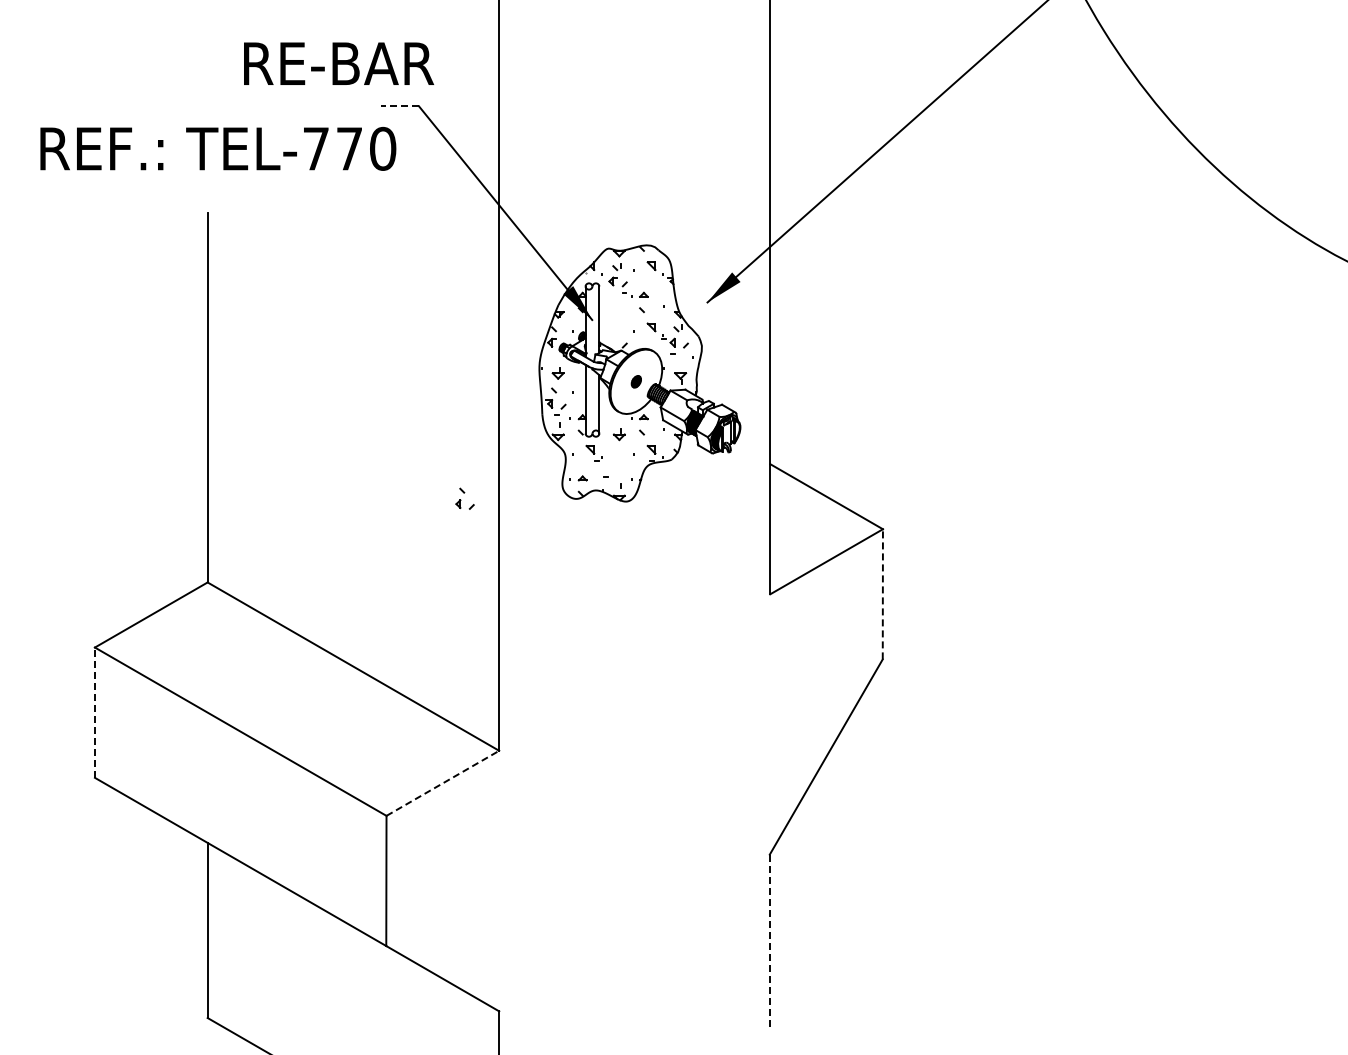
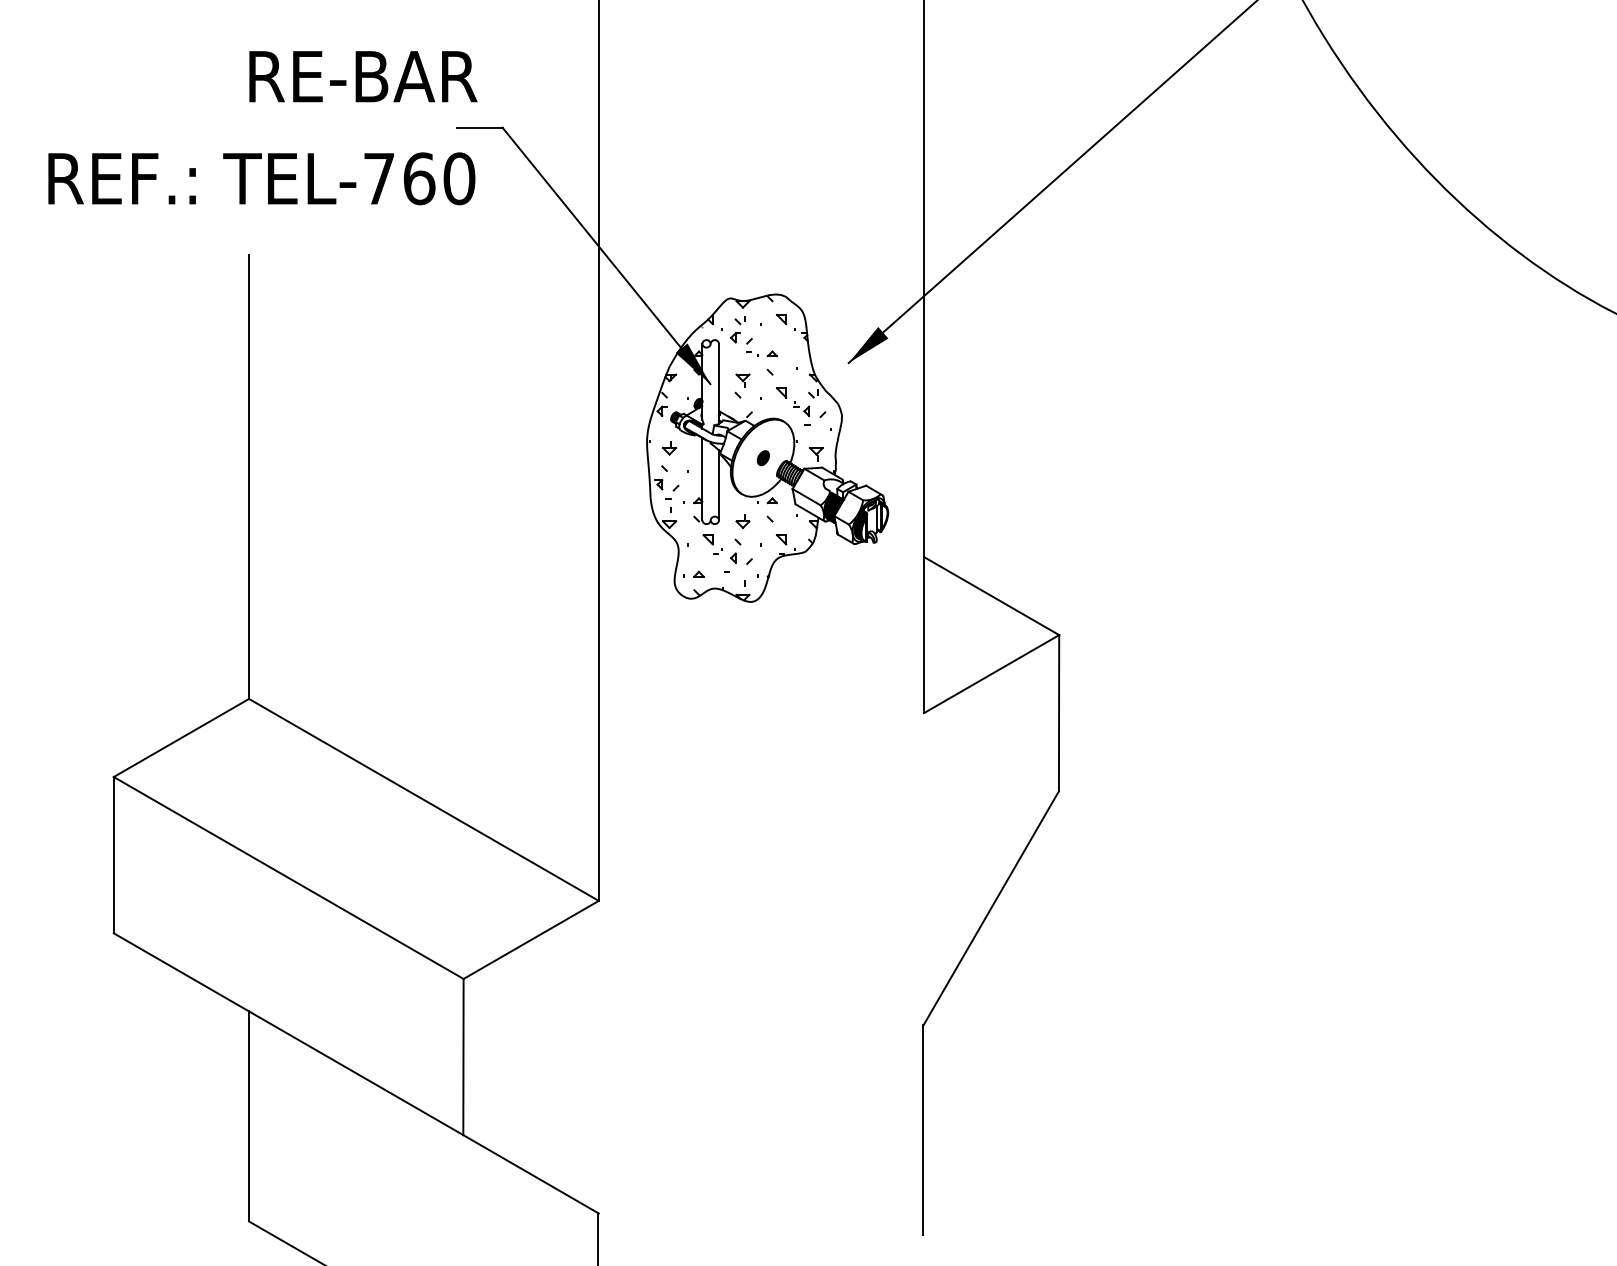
text: (339, 63) -> (364, 76), moved
line: (399, 106) -> (479, 127), dashed -> solid
text: (349, 148) -> (419, 178), TEL-770 -> TEL-760
part: (618, 321) -> (741, 385), added
part: (464, 498) -> (740, 551), moved
line: (882, 593) -> (1058, 712), dashed -> solid
line: (94, 712) -> (113, 854), dashed -> solid
line: (443, 783) -> (531, 940), dashed -> solid
line: (769, 942) -> (923, 1130), dashed -> solid

